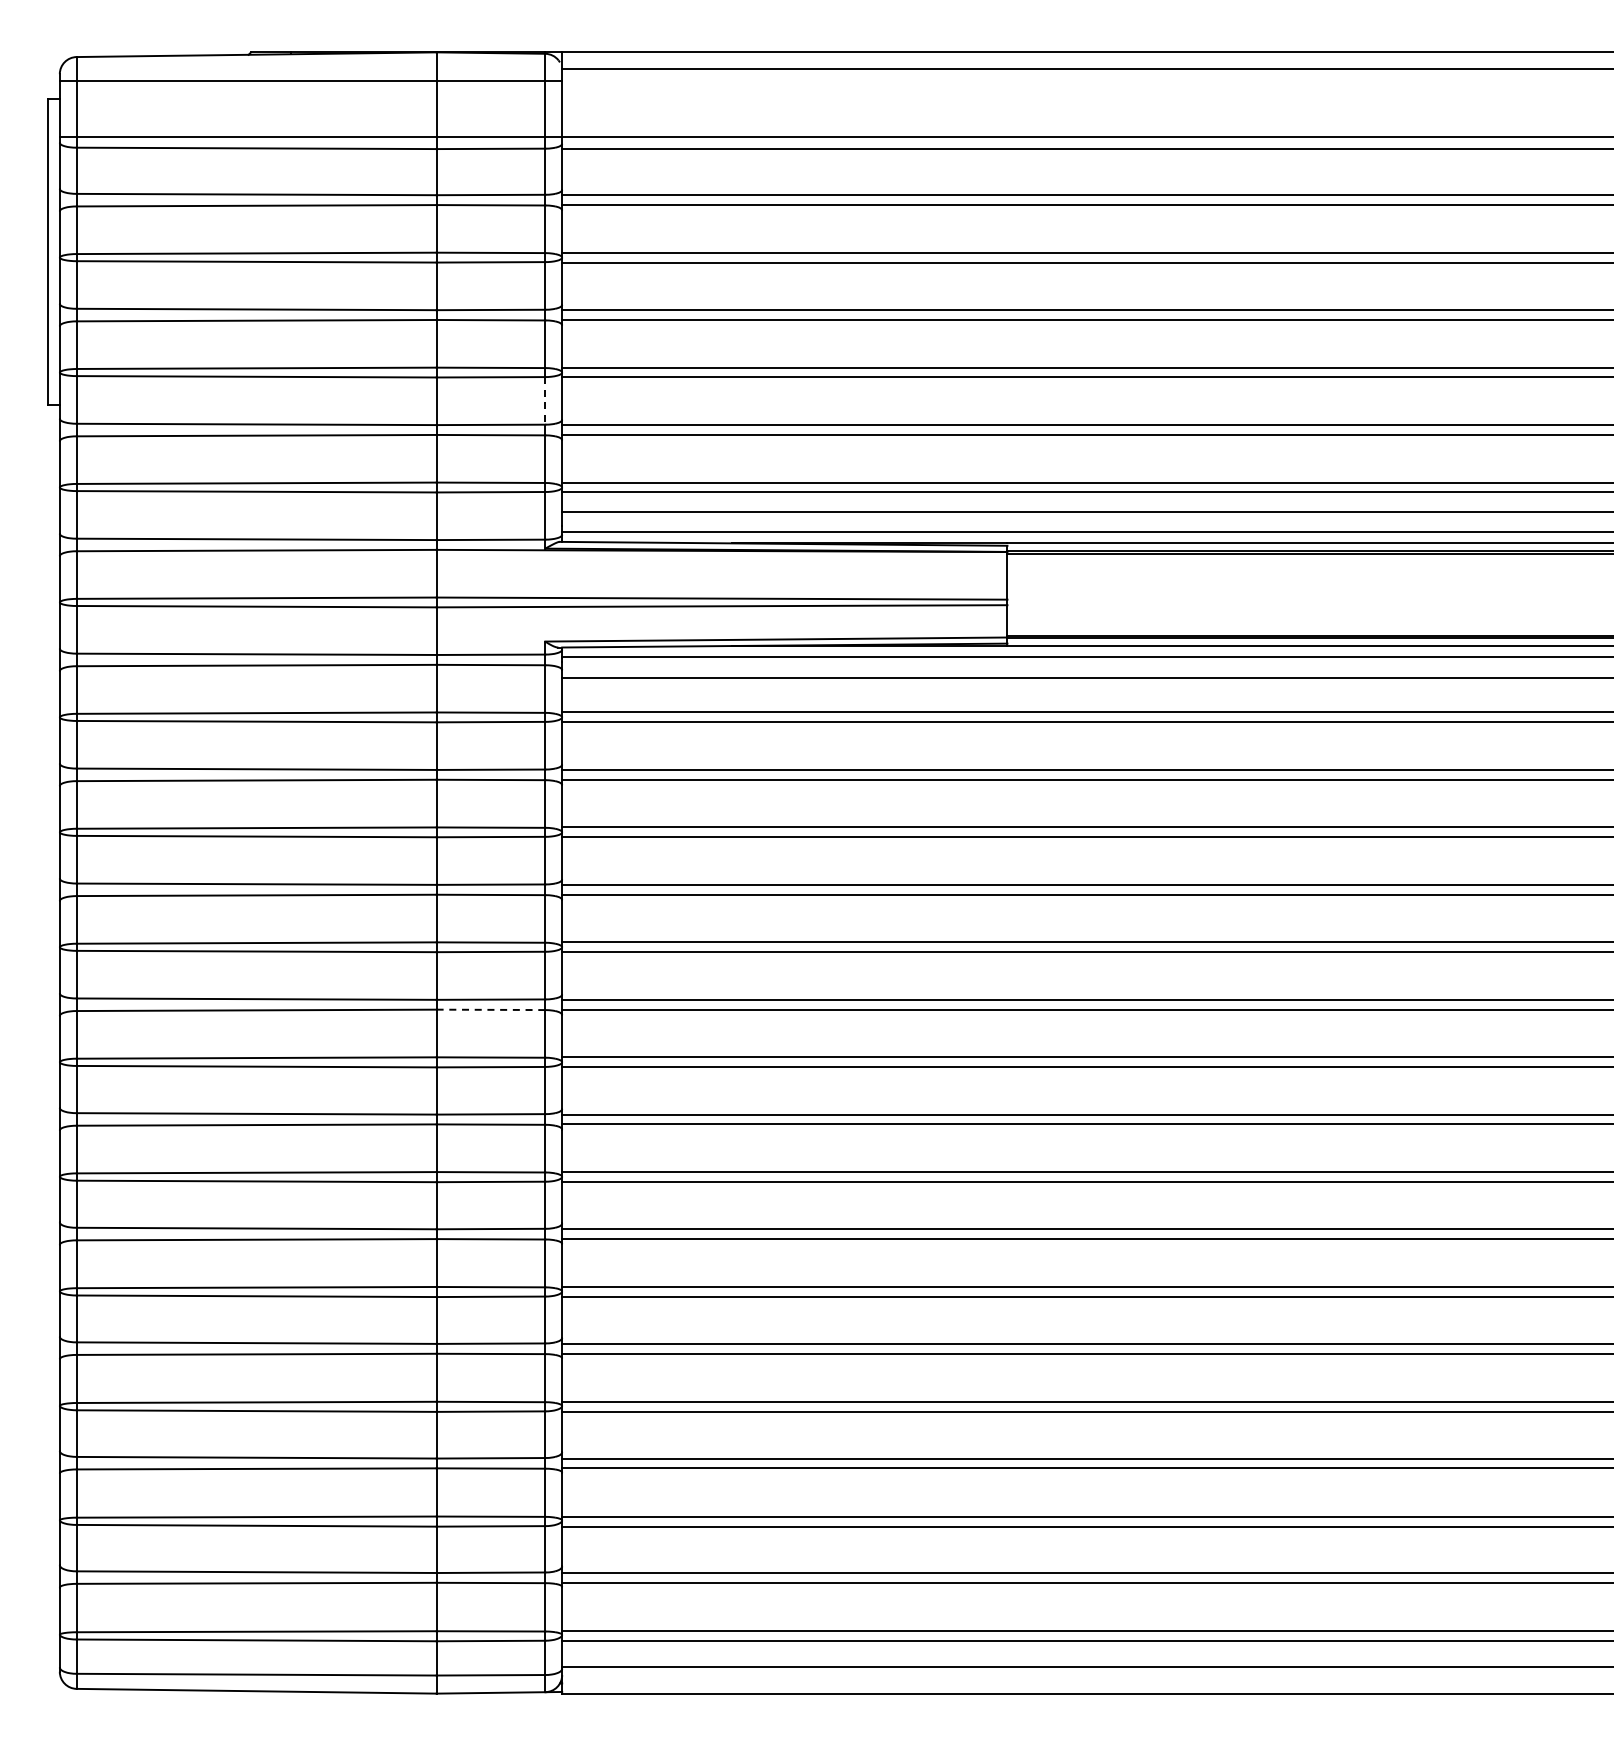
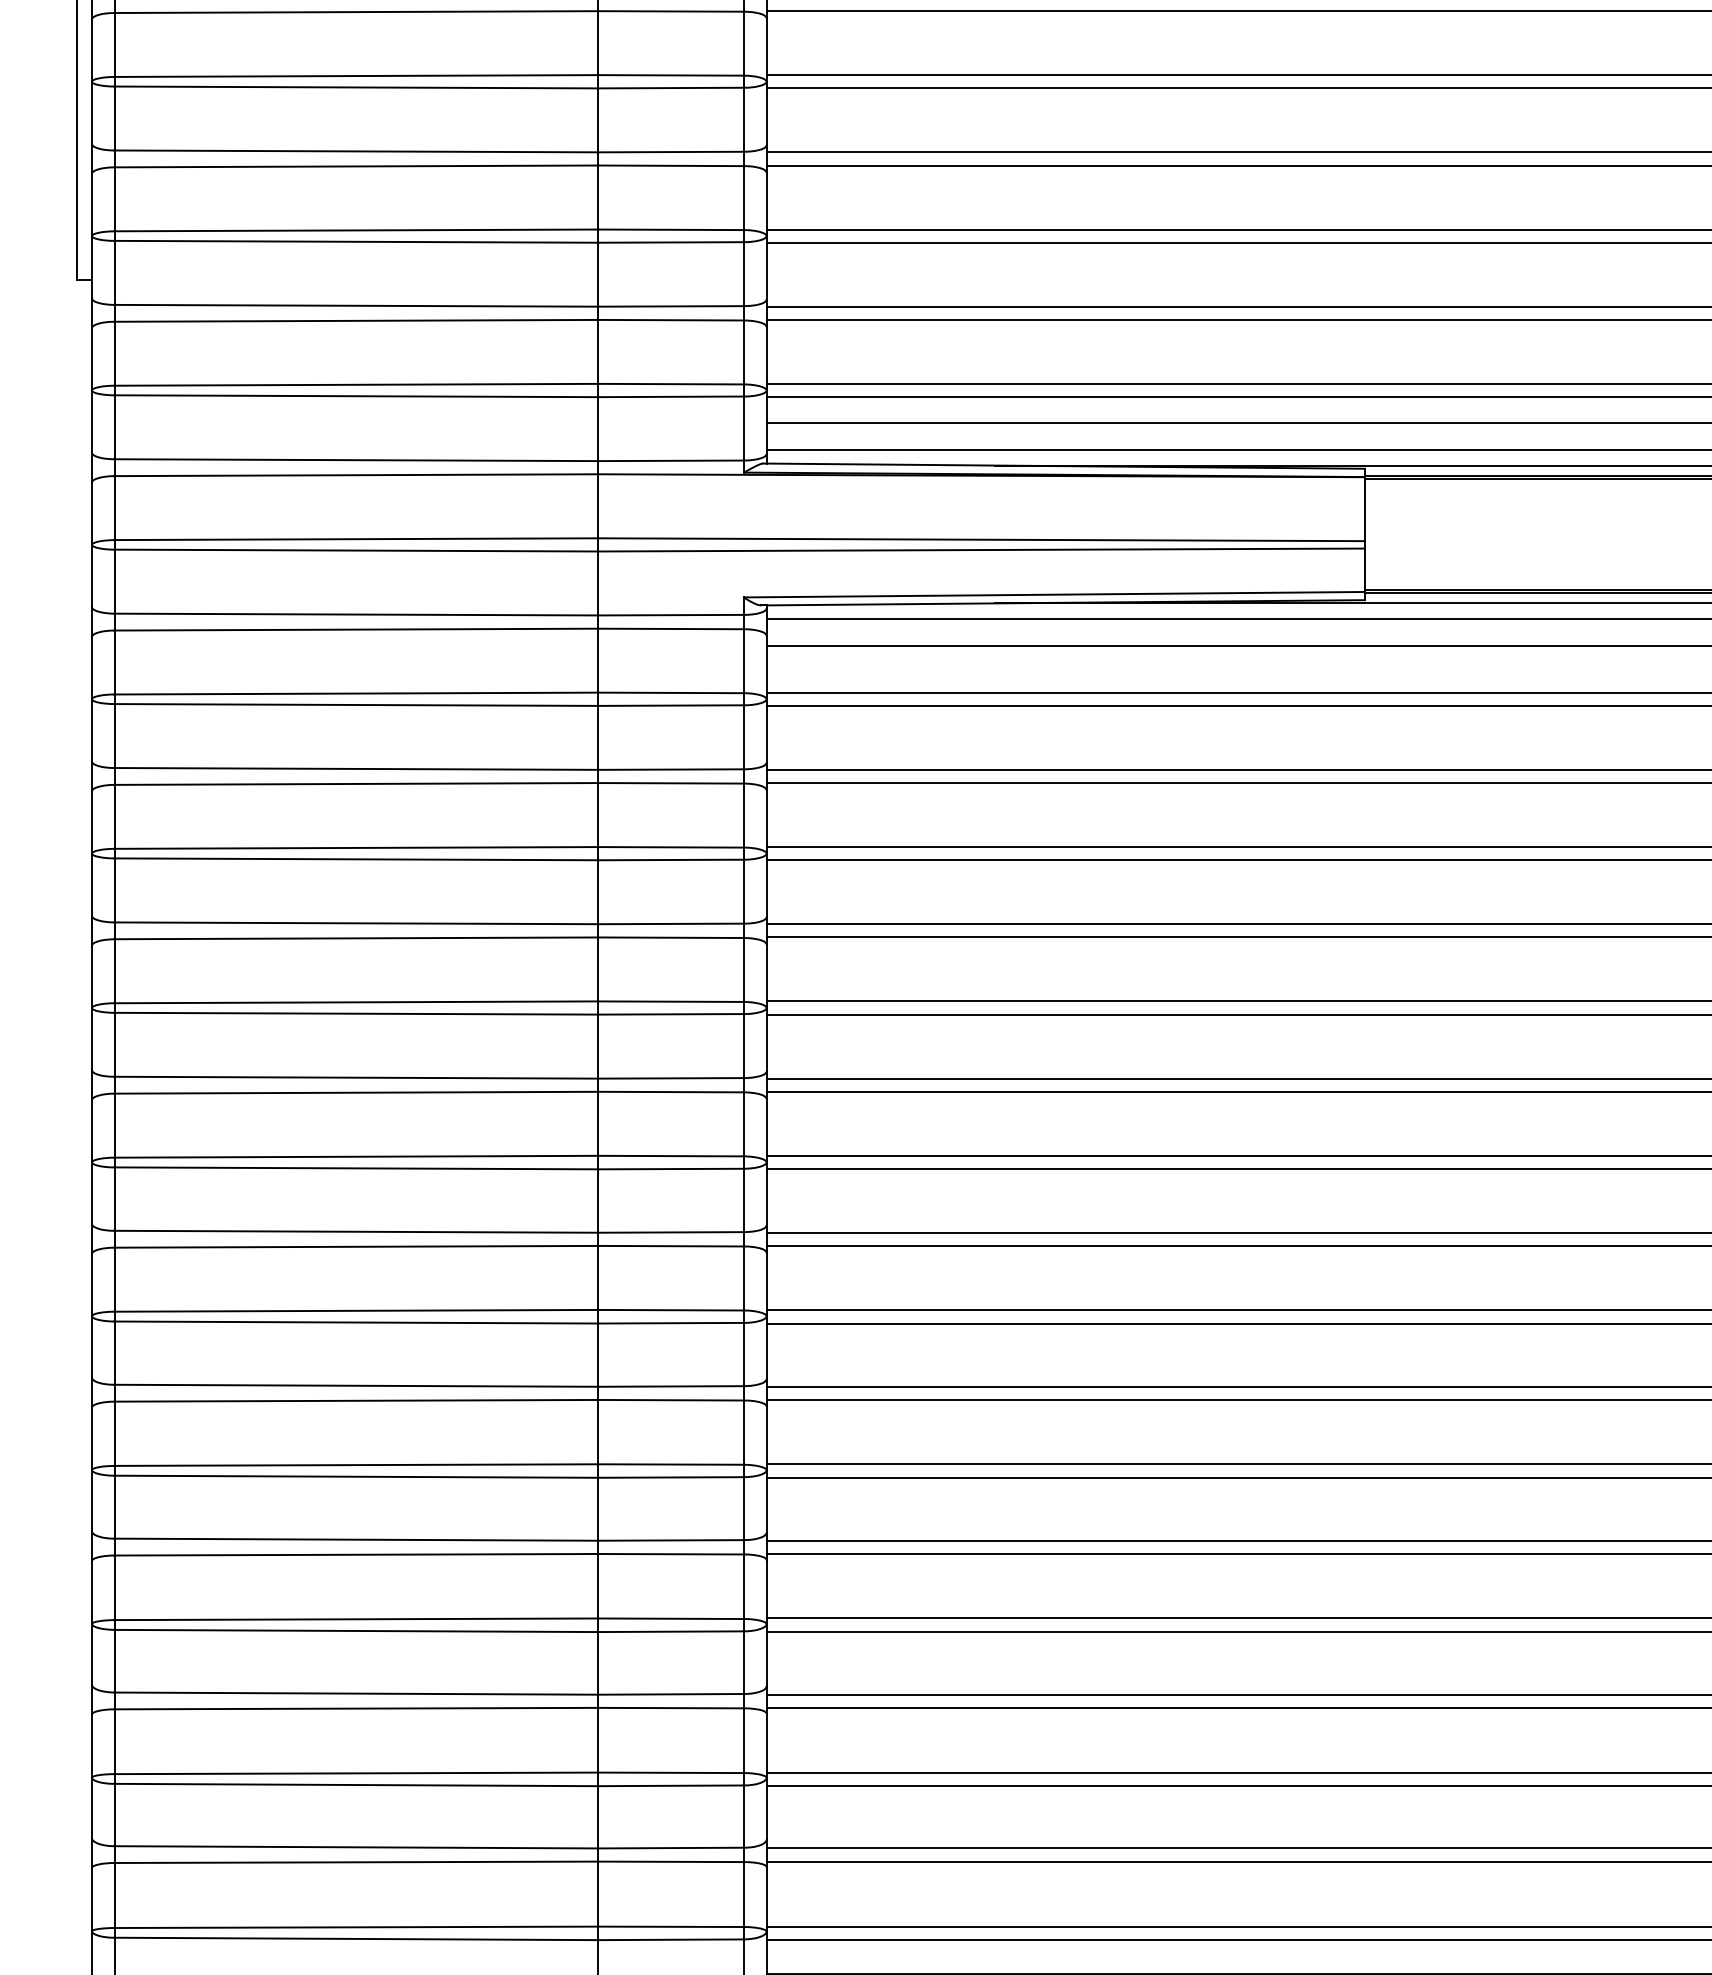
line: (545, 400) -> (744, 273), dashed -> solid
line: (491, 1009) -> (671, 1091), dashed -> solid

